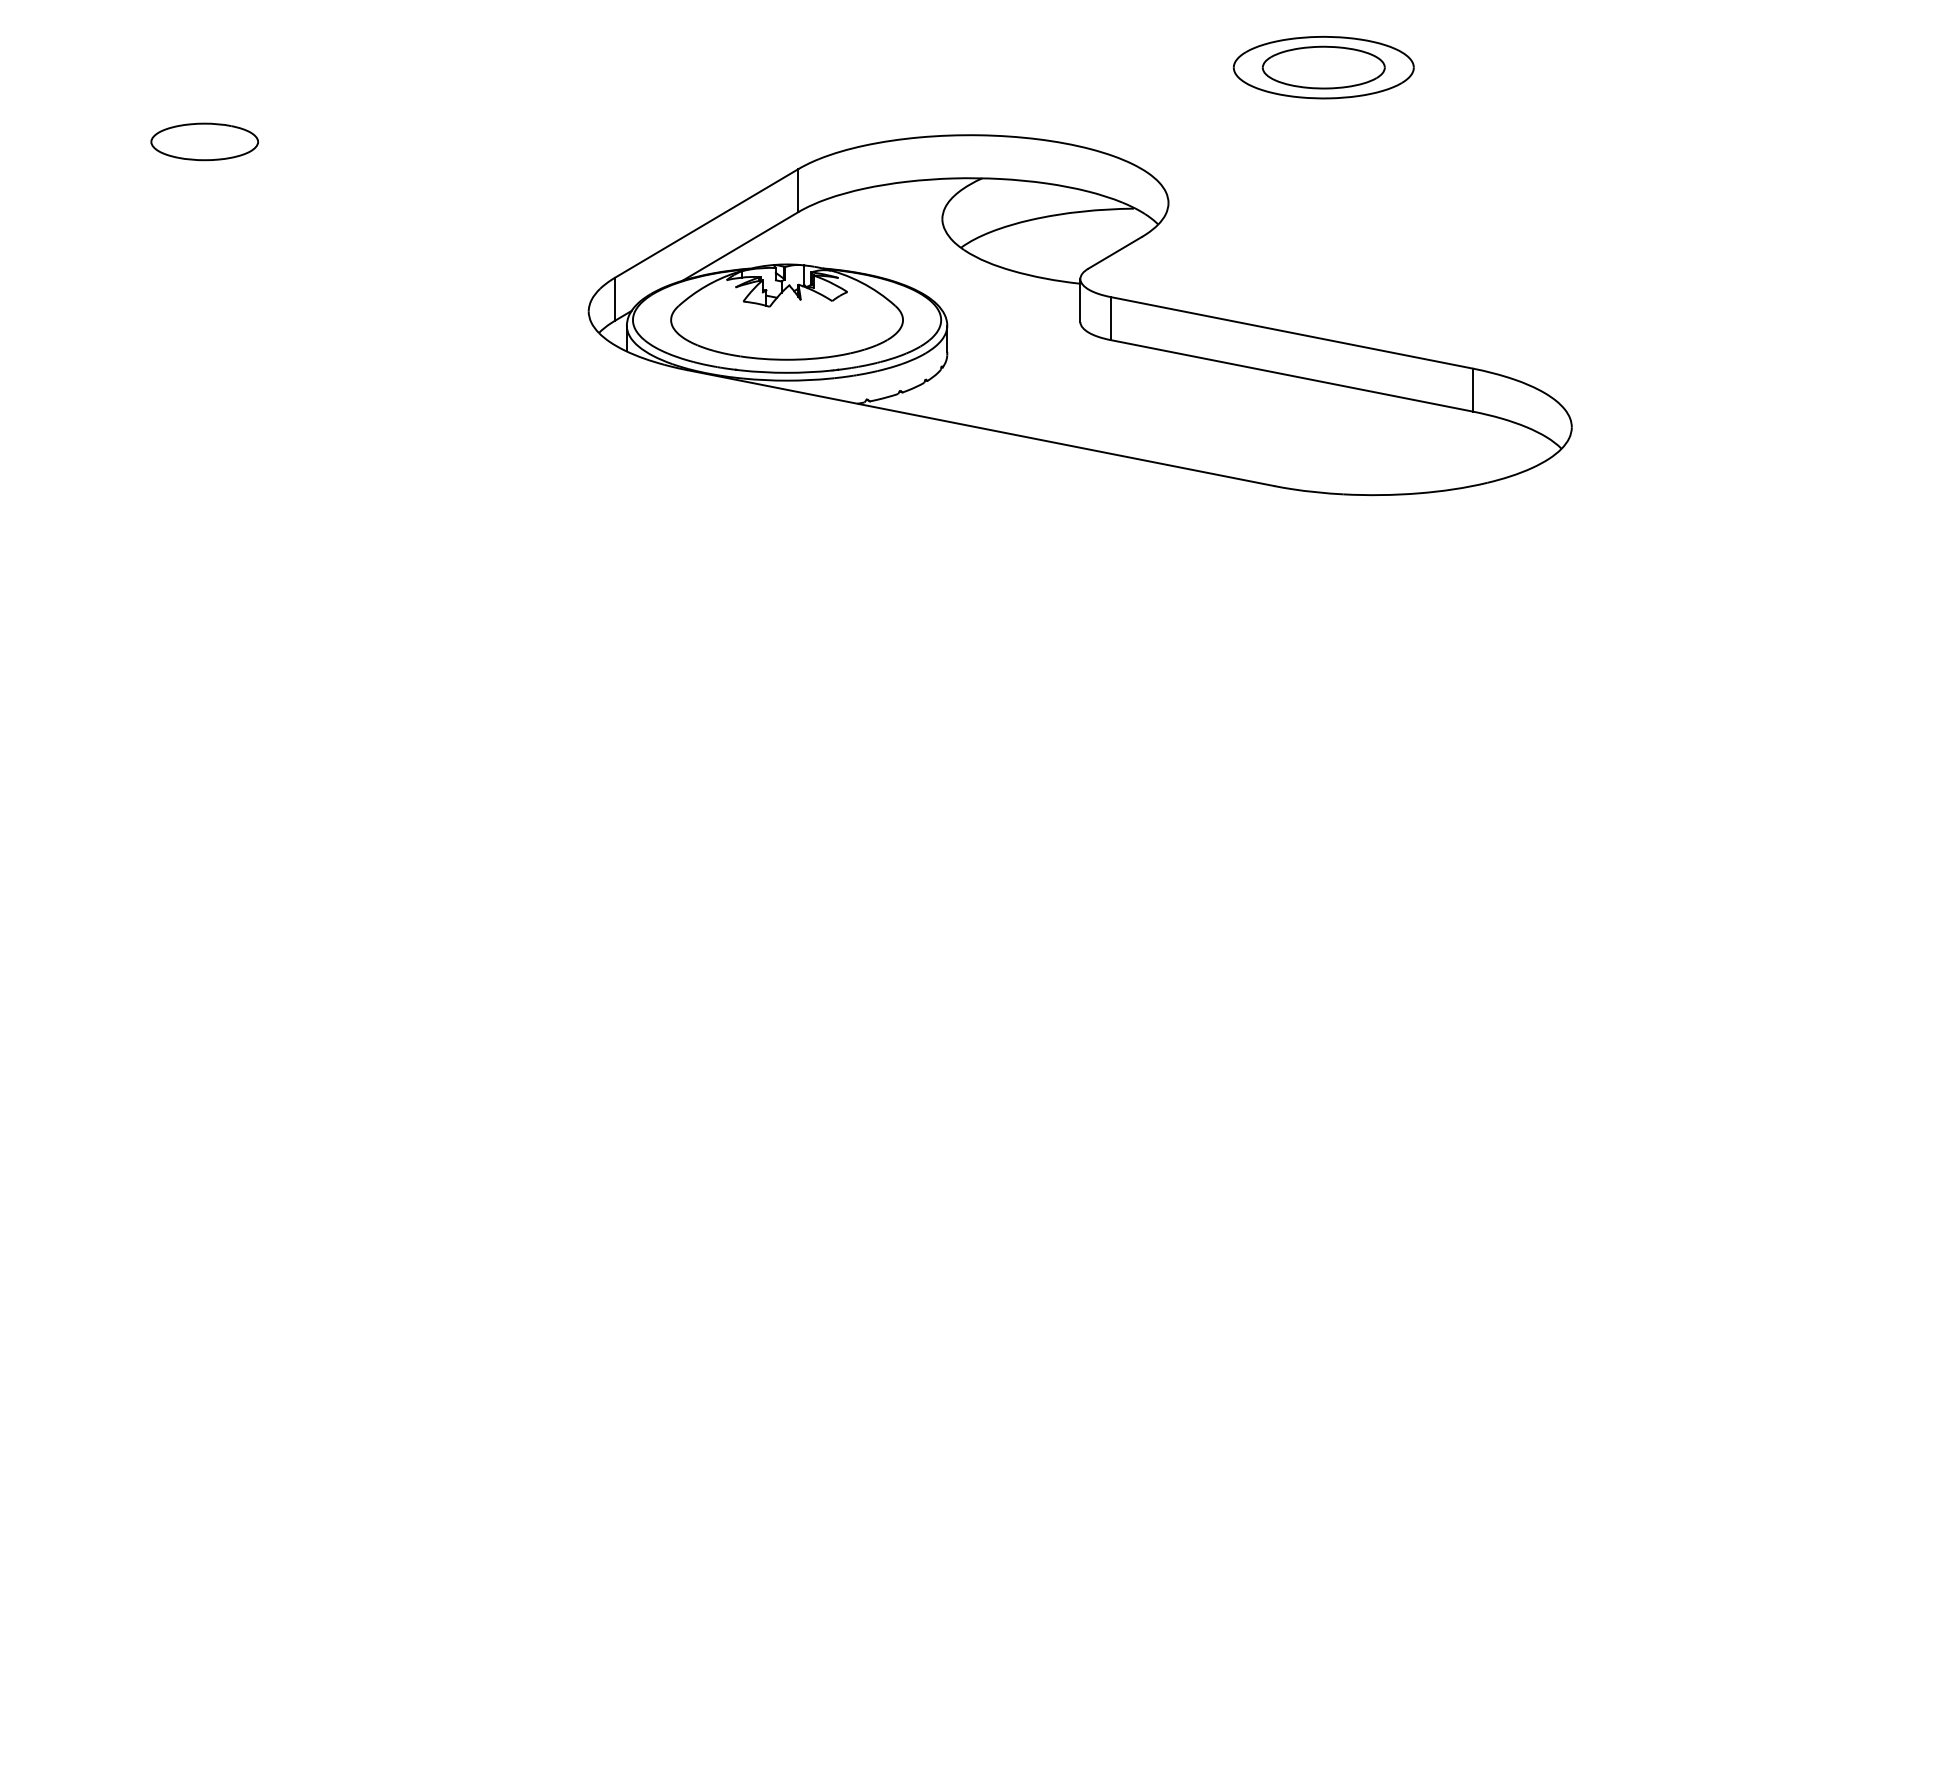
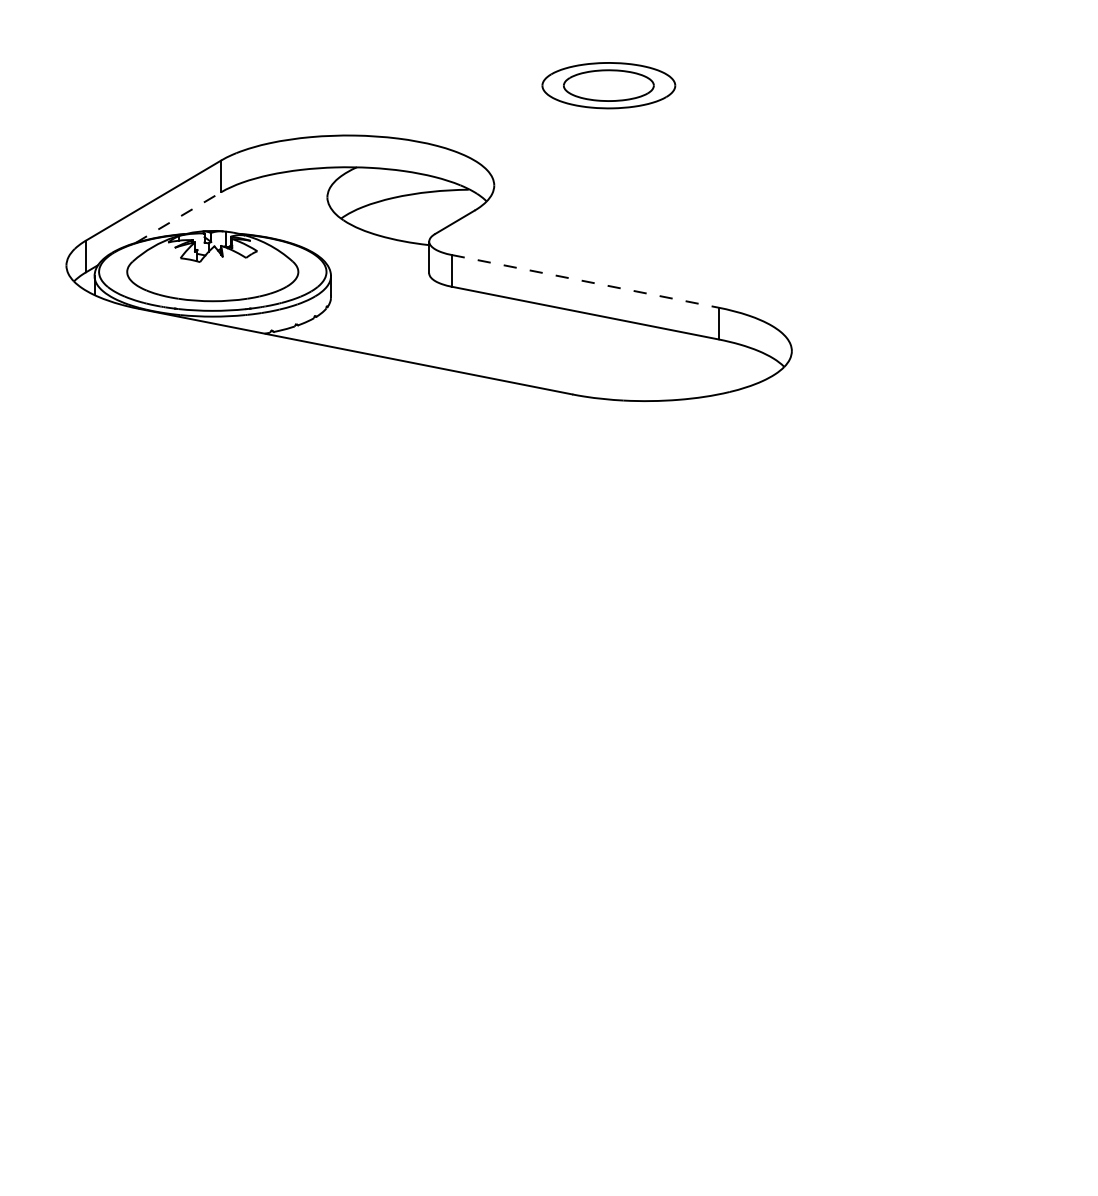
line: (740, 246) -> (178, 217), solid -> dashed
line: (1292, 332) -> (585, 281), solid -> dashed

